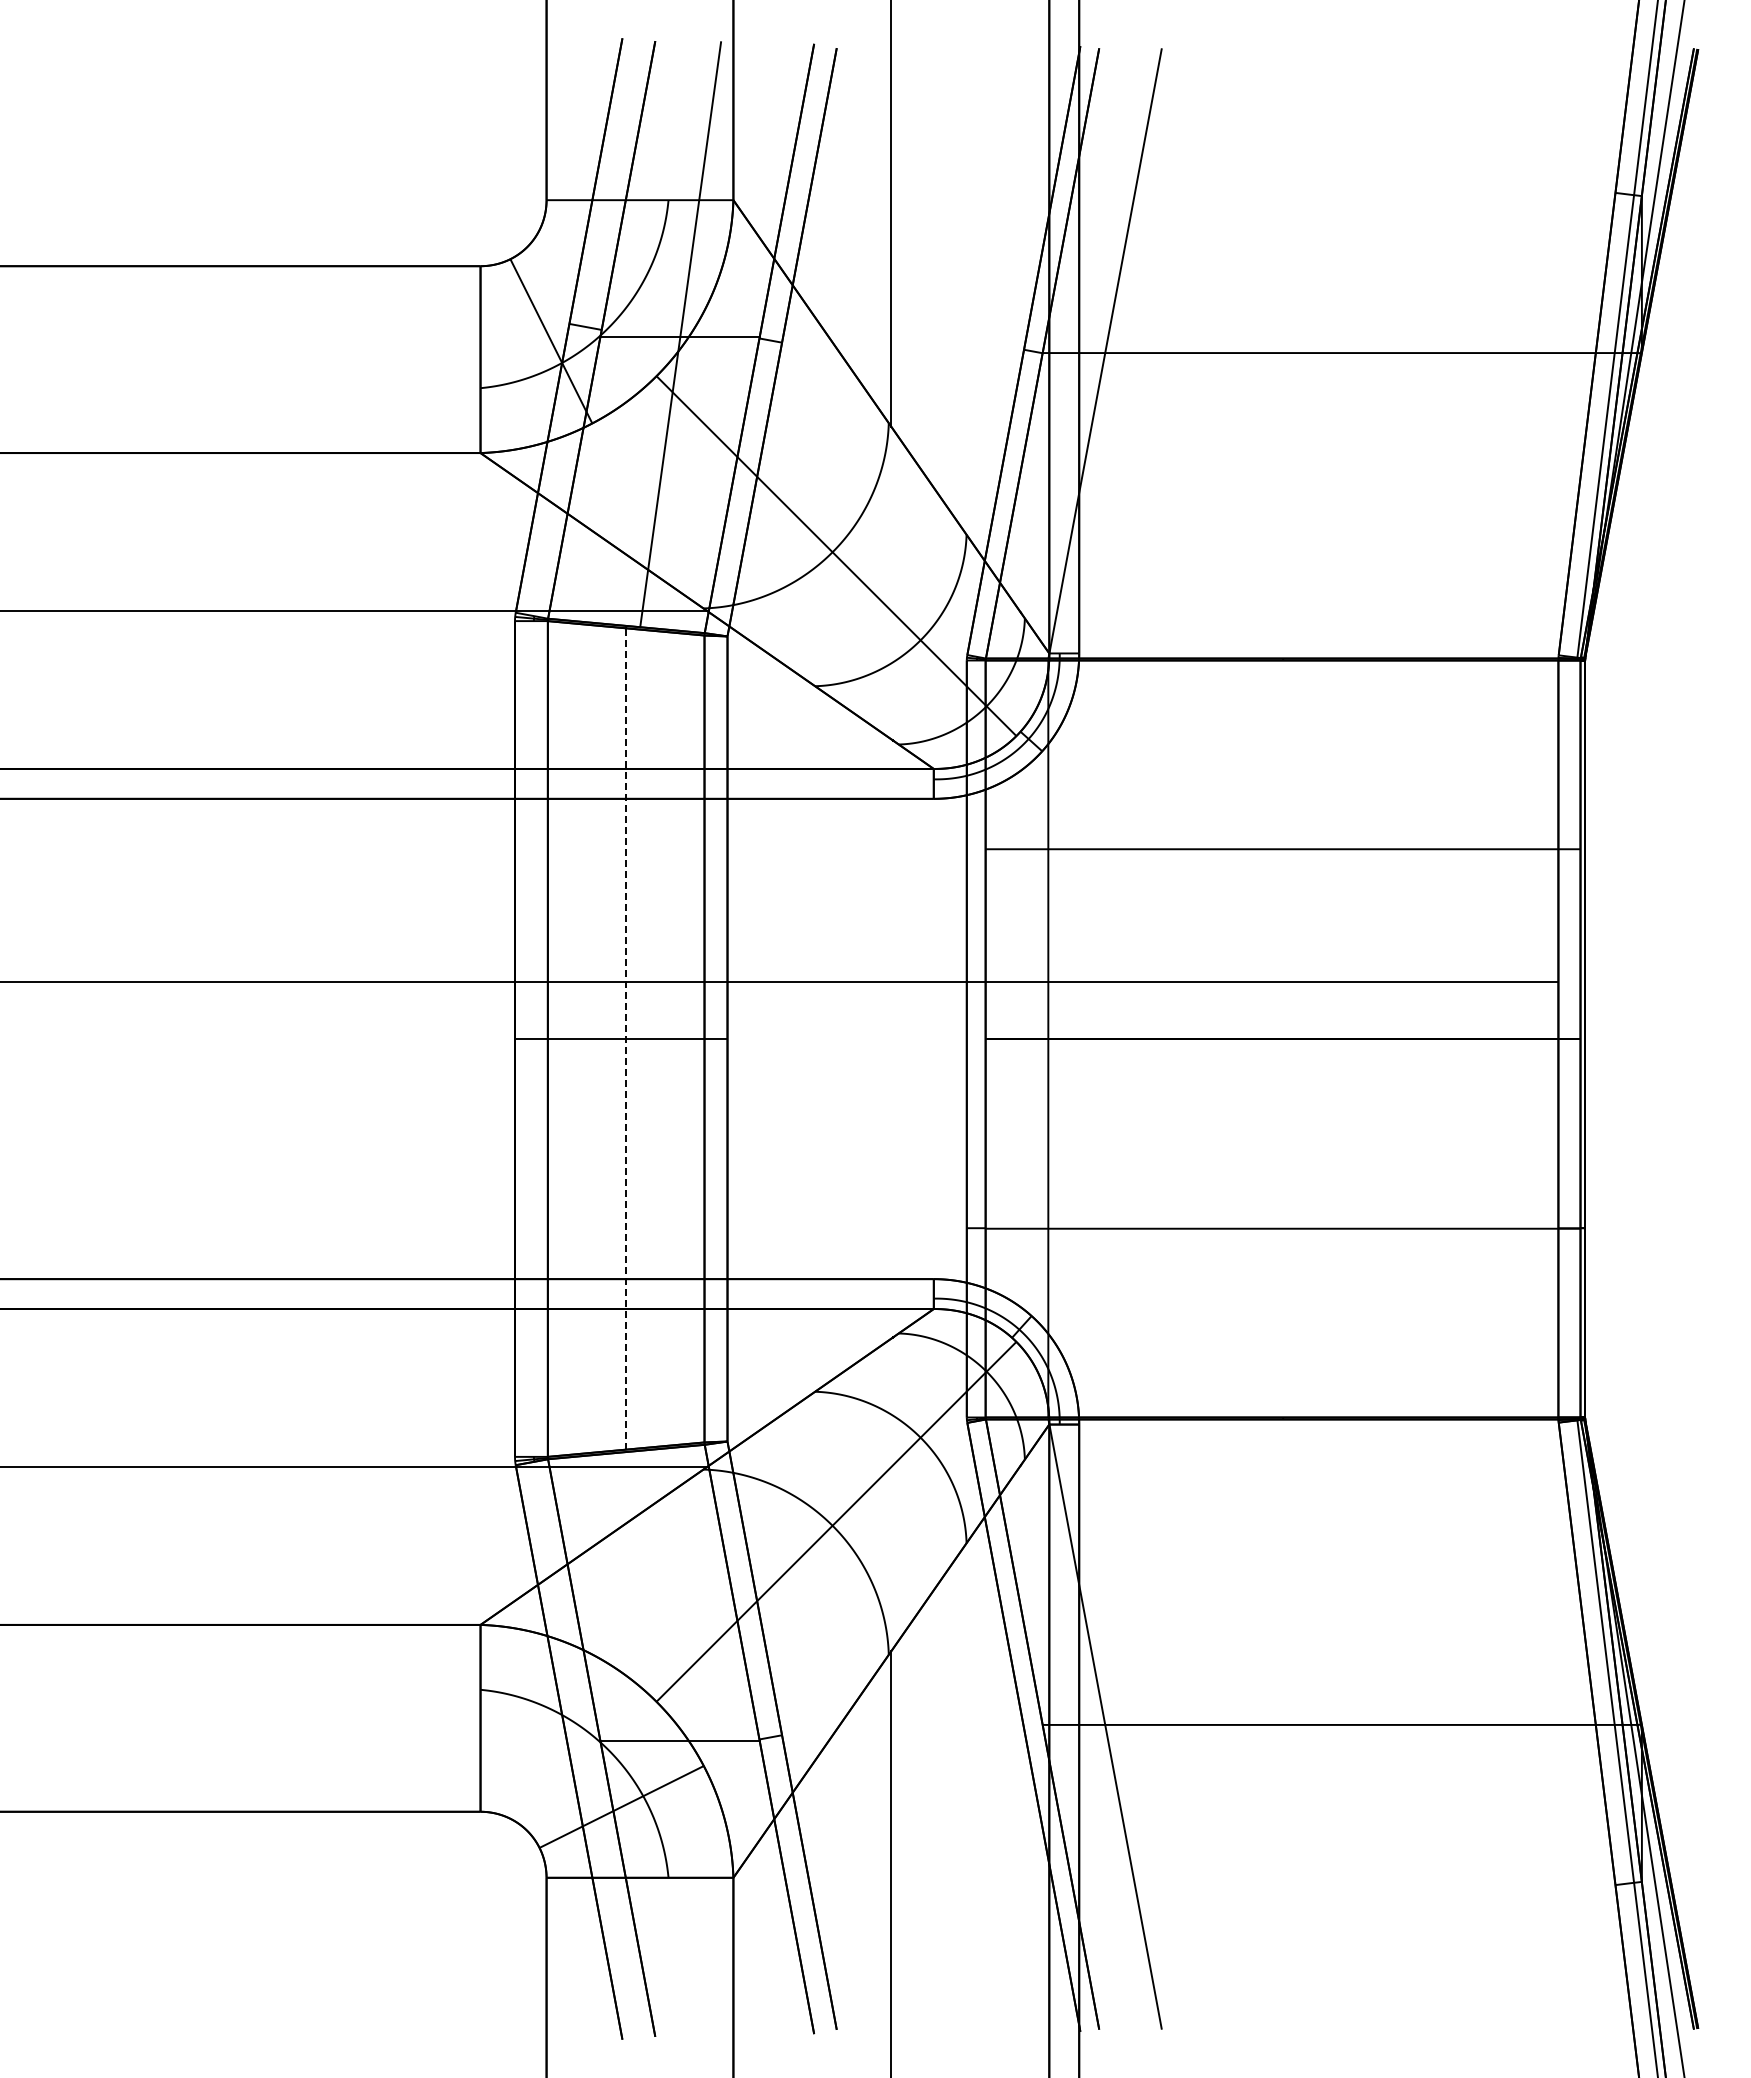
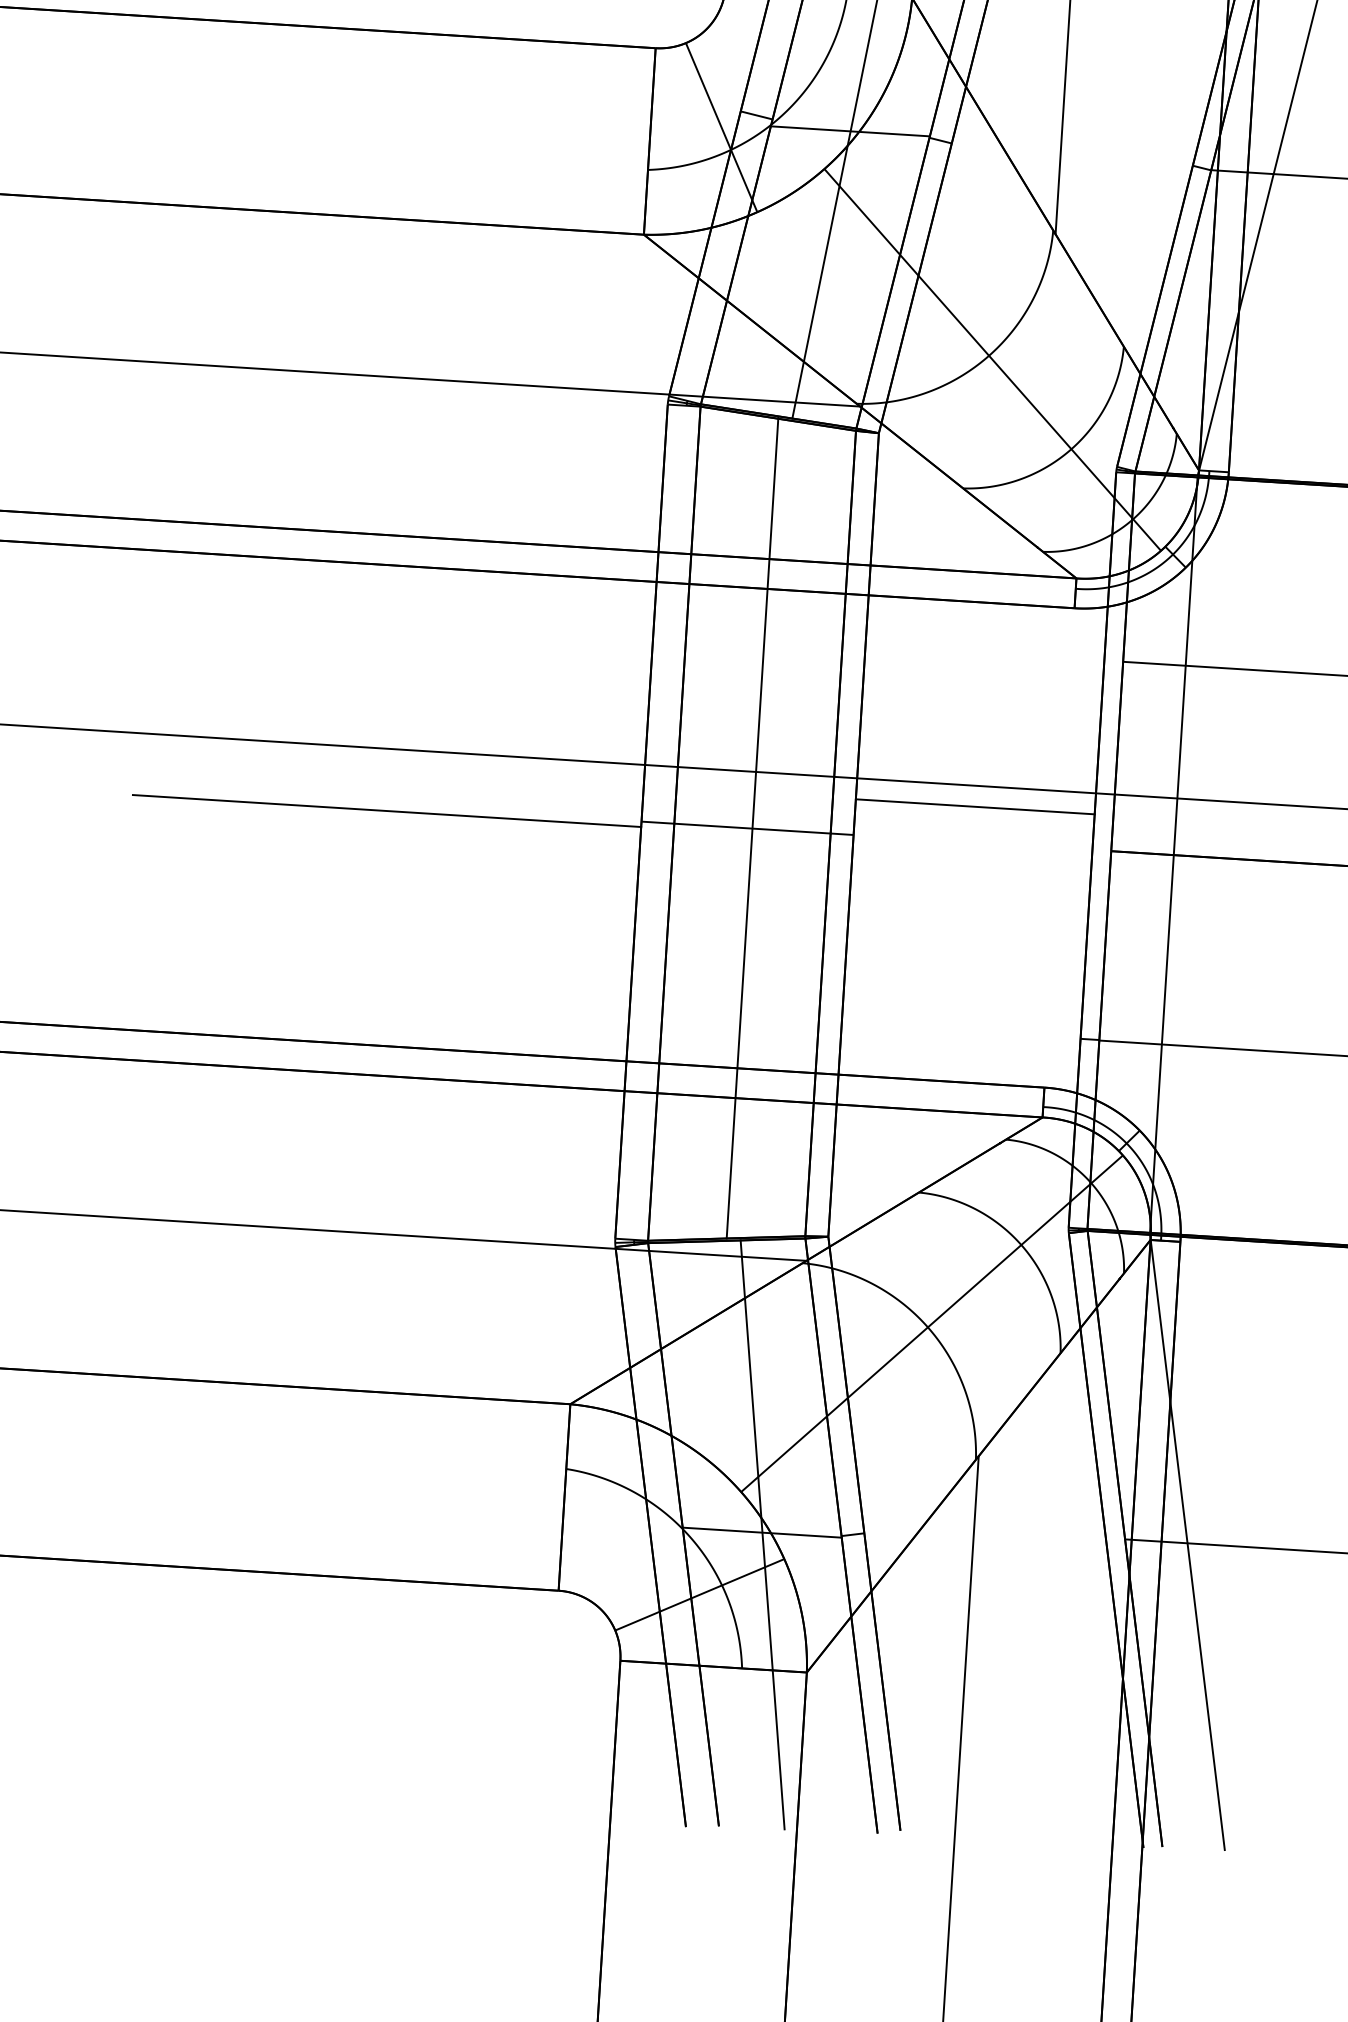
line: (846, 1003) -> (974, 807), added
line: (626, 1039) -> (752, 829), dashed -> solid
line: (260, 1044) -> (387, 811), added
line: (680, 1742) -> (762, 1534), added

